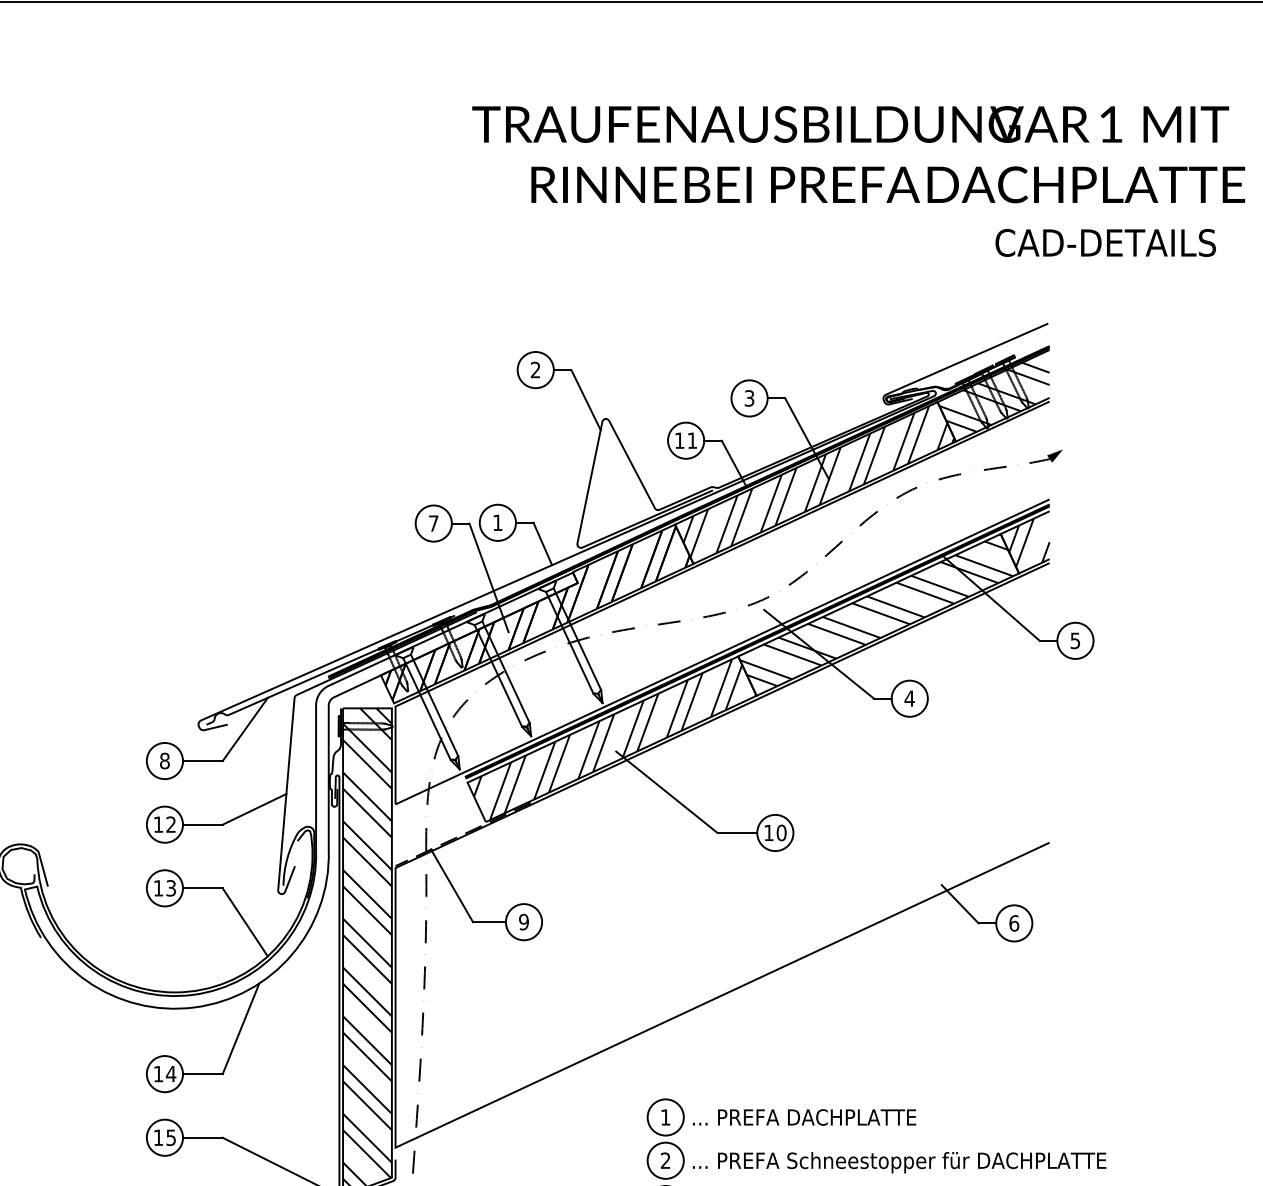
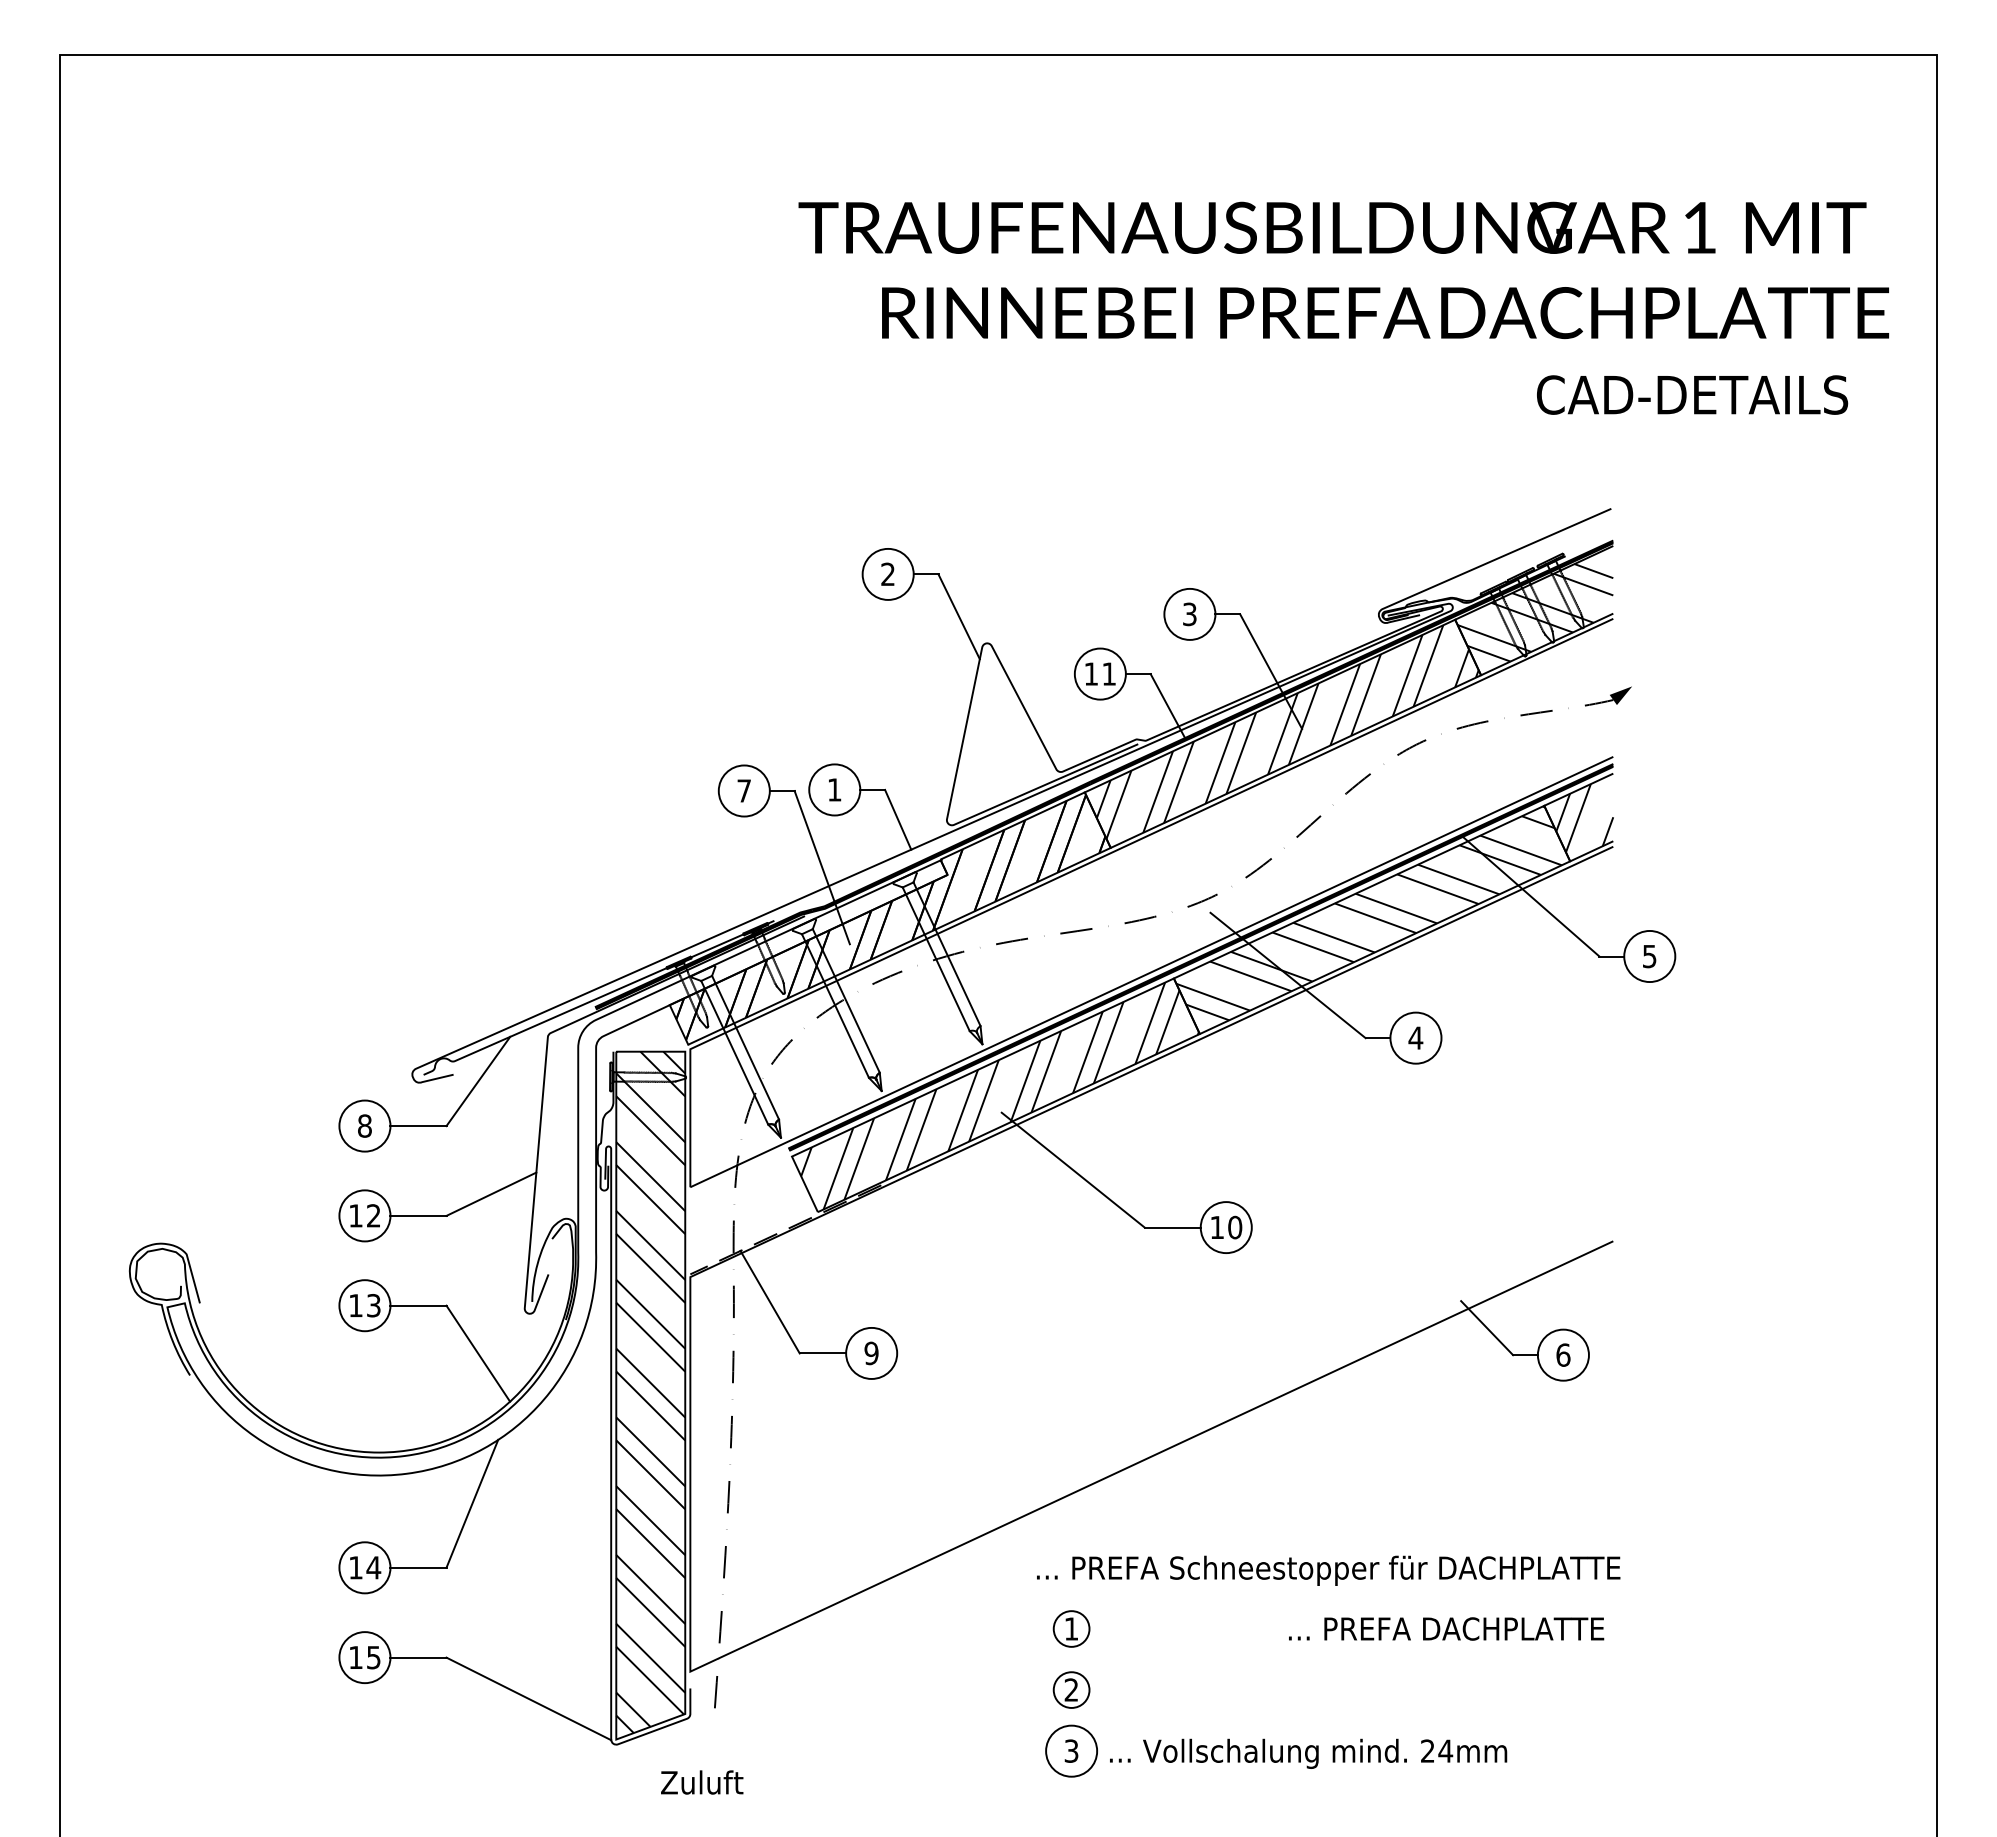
circle: (665, 1117) -> (1071, 1628), size x0.7
text: (804, 1117) -> (1446, 1628), moved
circle: (665, 1160) -> (1071, 1689), size x0.7
text: (899, 1162) -> (1328, 1570), moved

